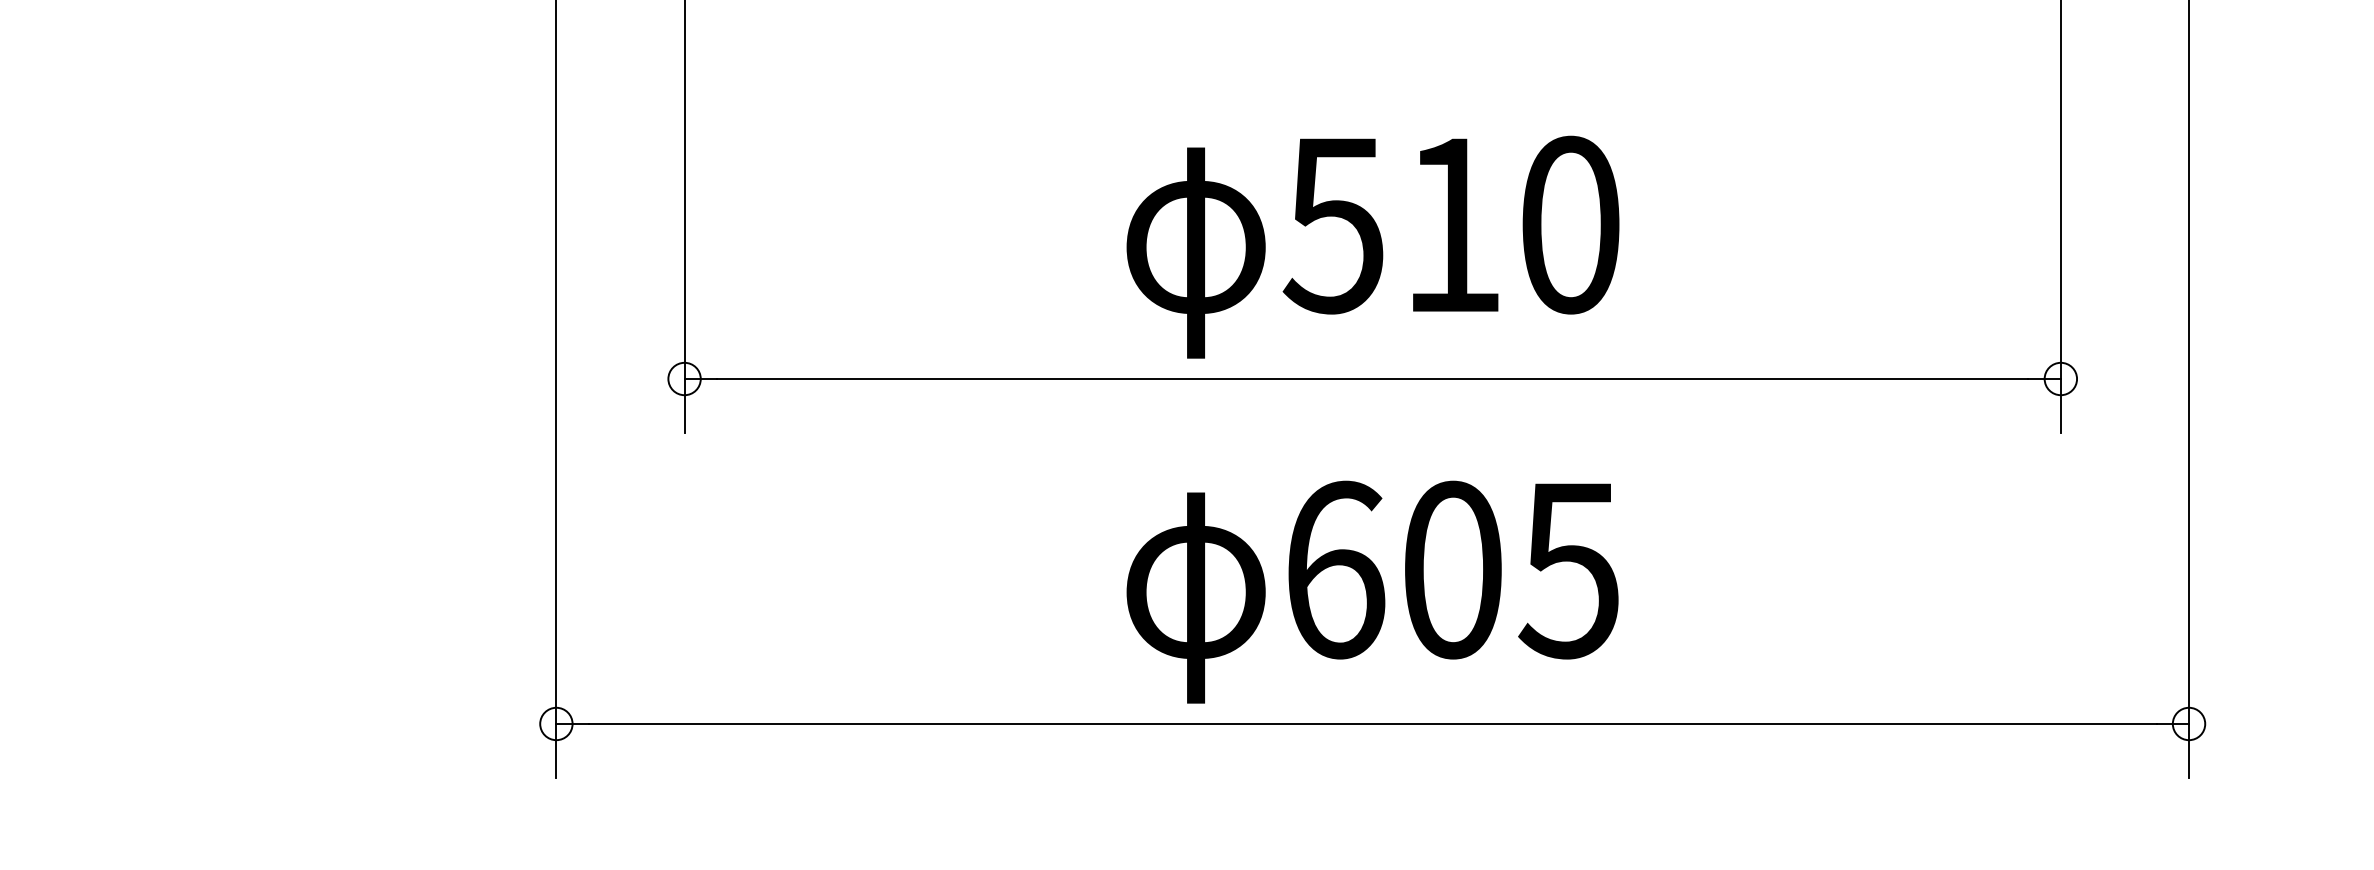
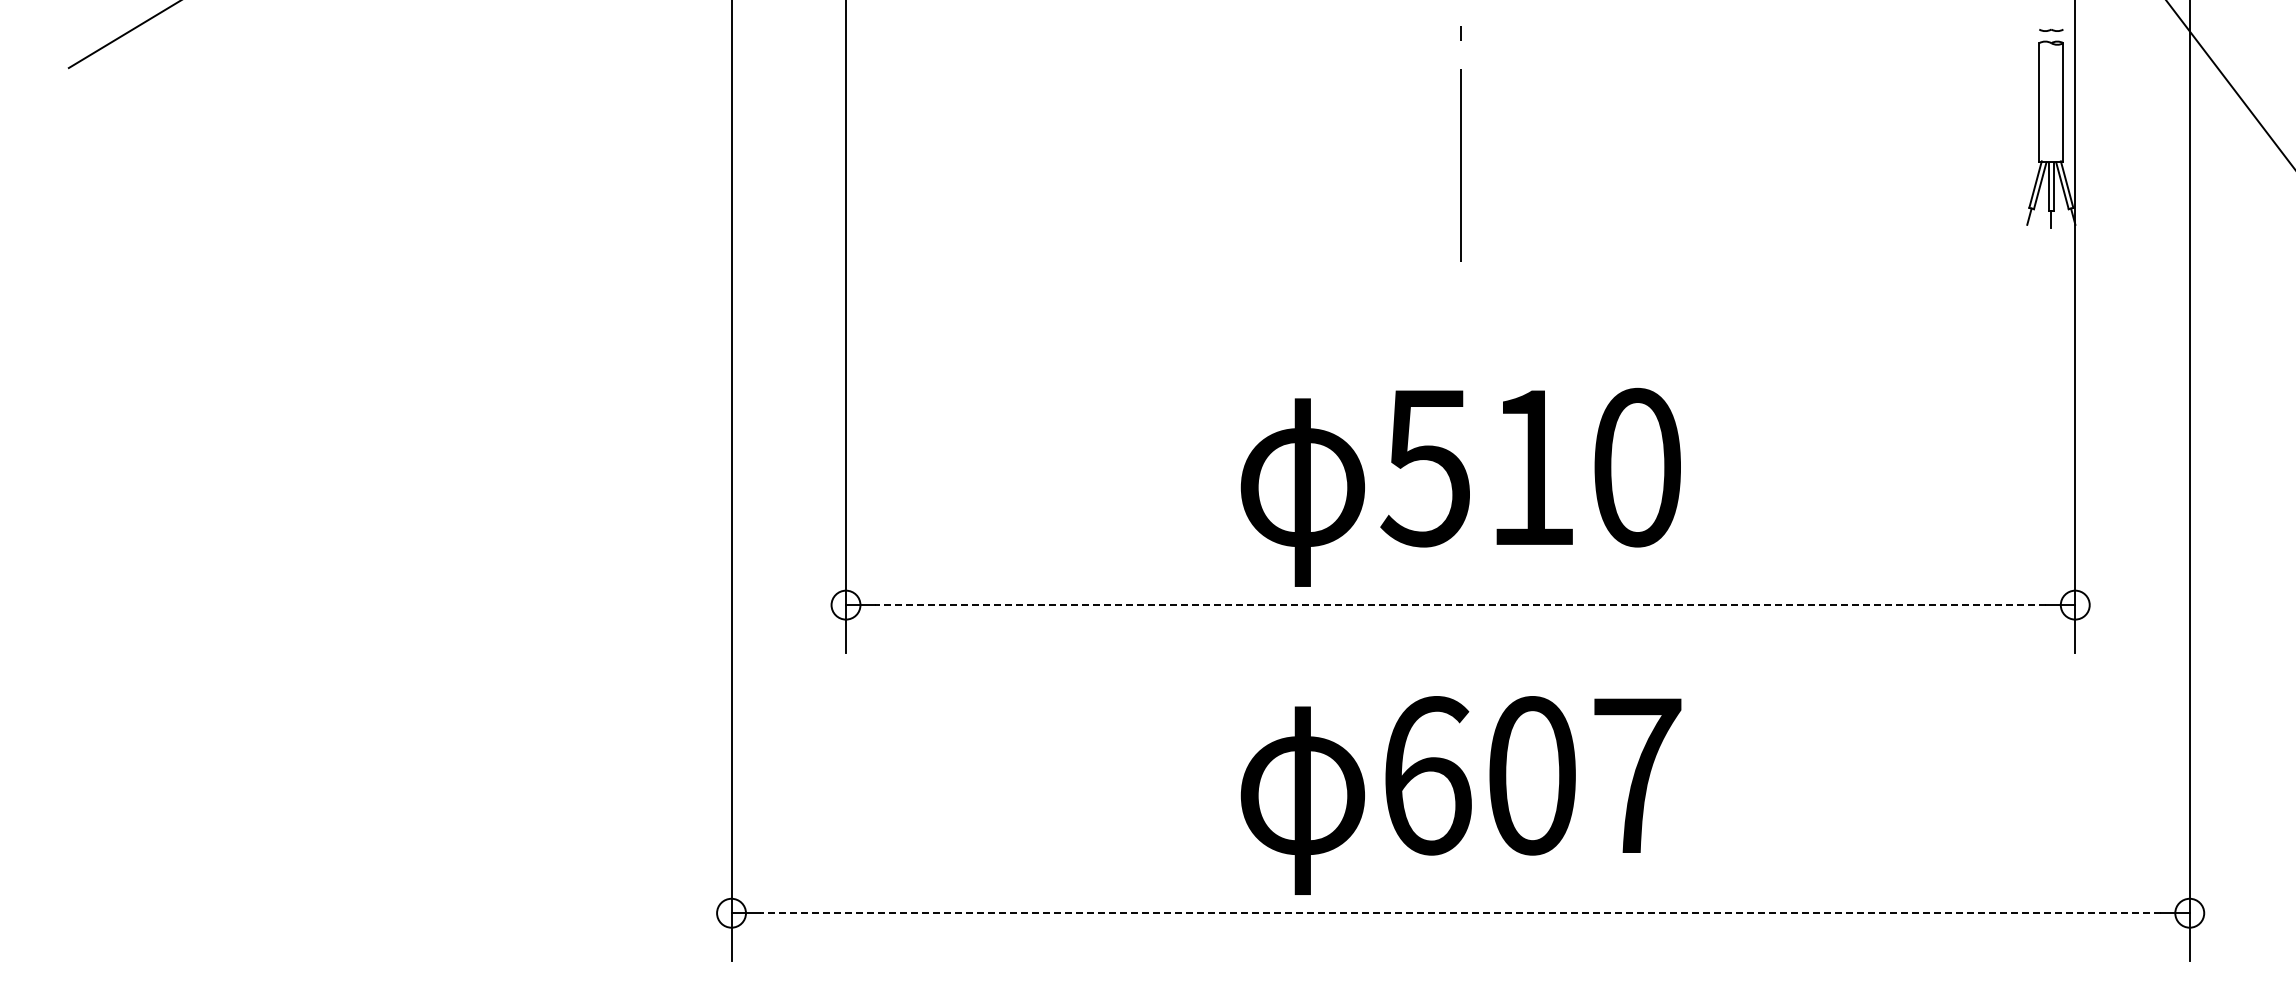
line: (1372, 379) -> (1460, 605), solid -> dashed
text: (1568, 570) -> (1635, 776), 605 -> 607
line: (1372, 724) -> (1460, 913), solid -> dashed

